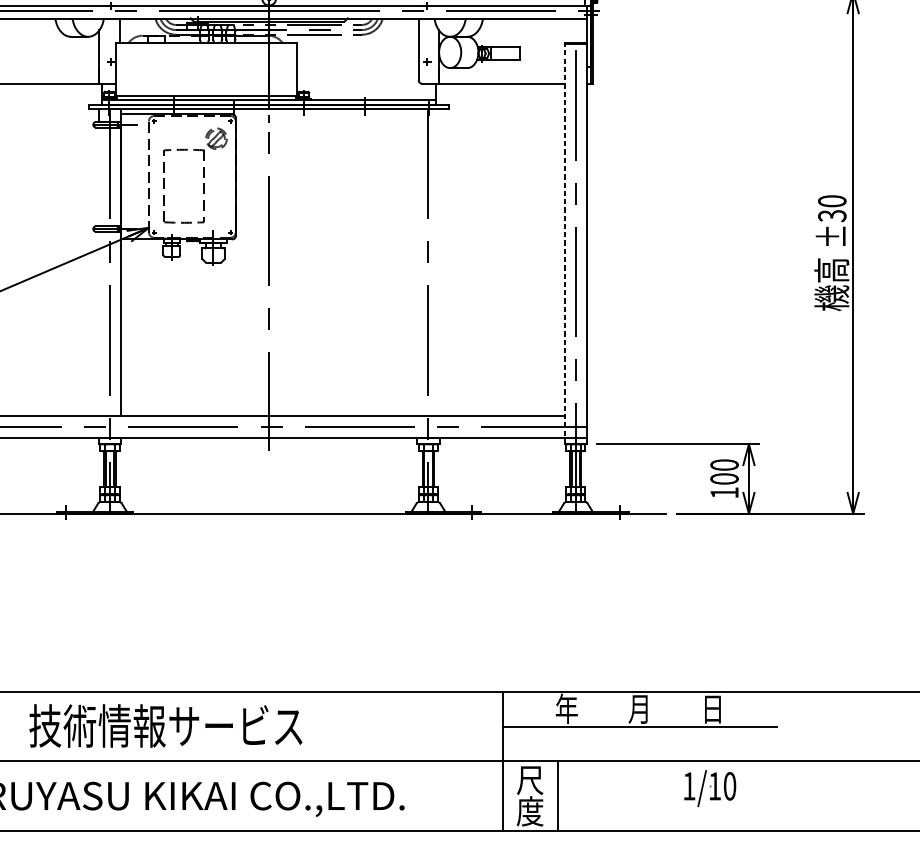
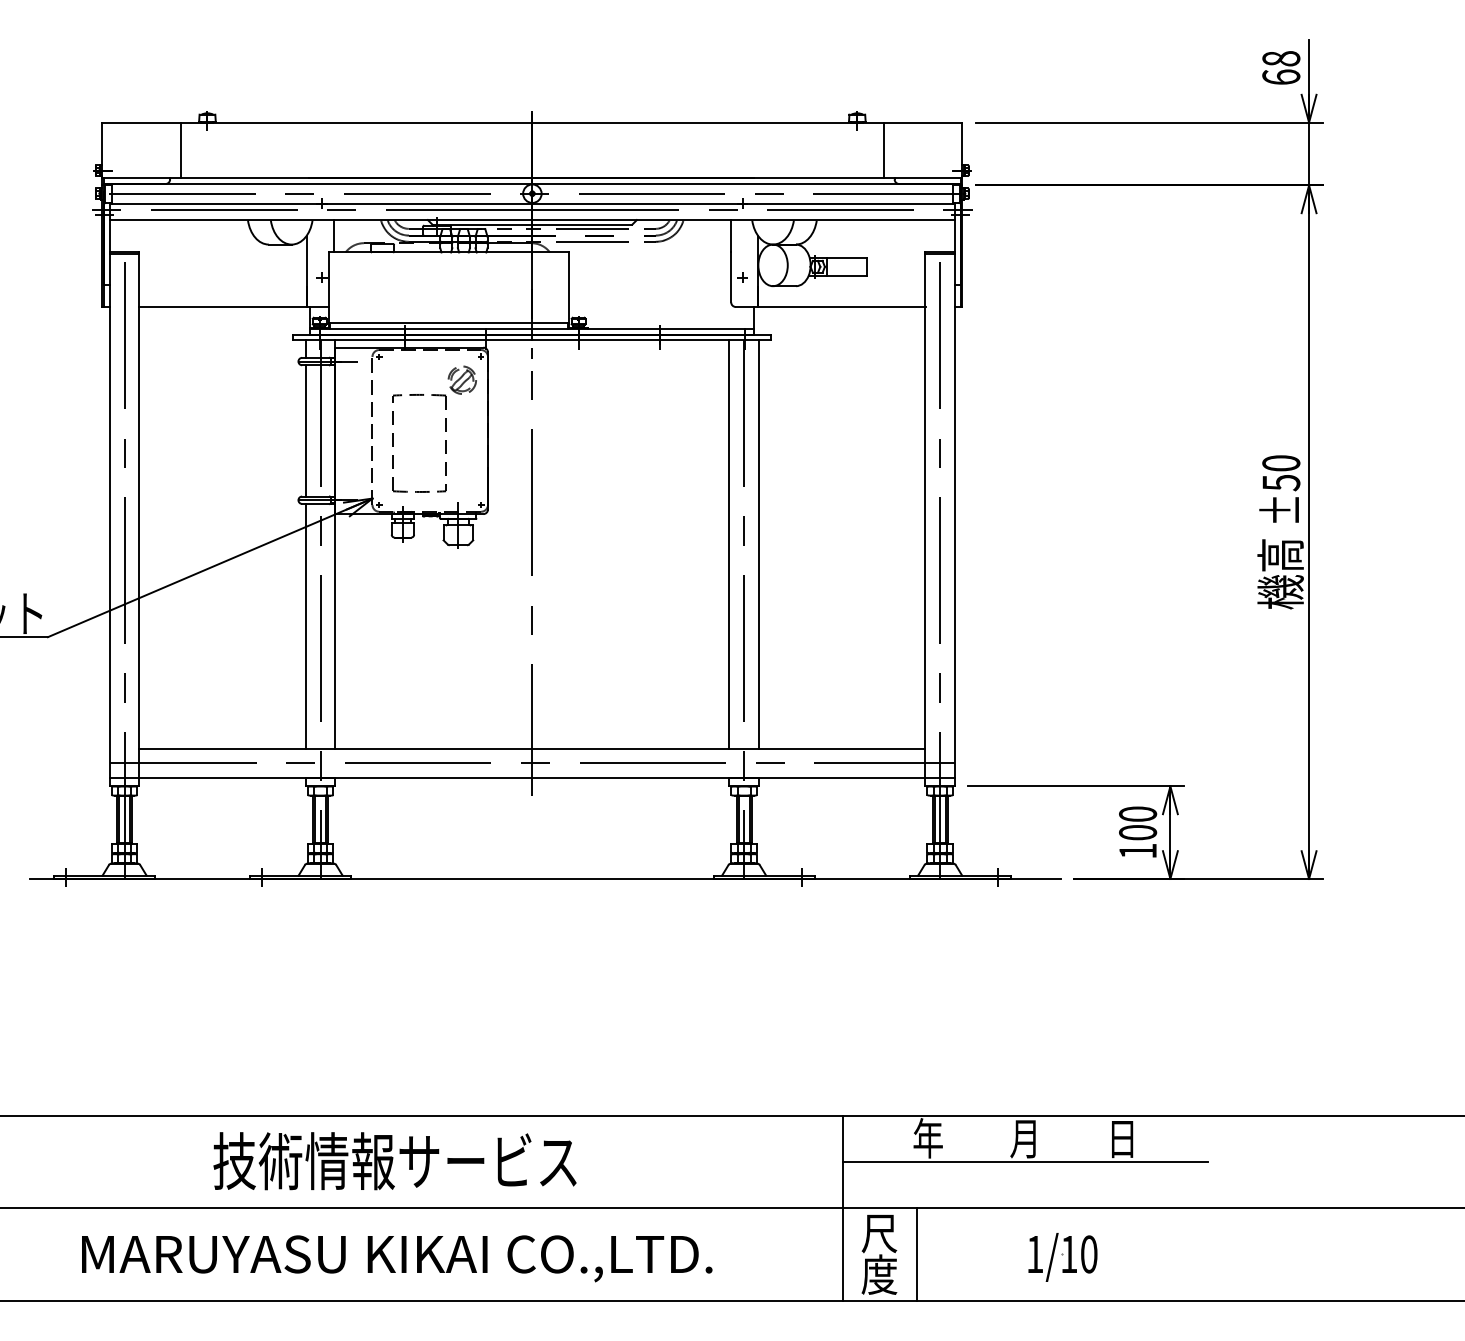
line: (98, 176) -> (305, 430), added
text: (832, 215) -> (1281, 482), ±30 -> ±50
line: (564, 243) -> (925, 519), dashed -> solid
line: (417, 262) -> (729, 544), added
line: (439, 262) -> (758, 544), added
line: (98, 323) -> (305, 625), added
part: (709, 788) -> (1062, 1257), moved

